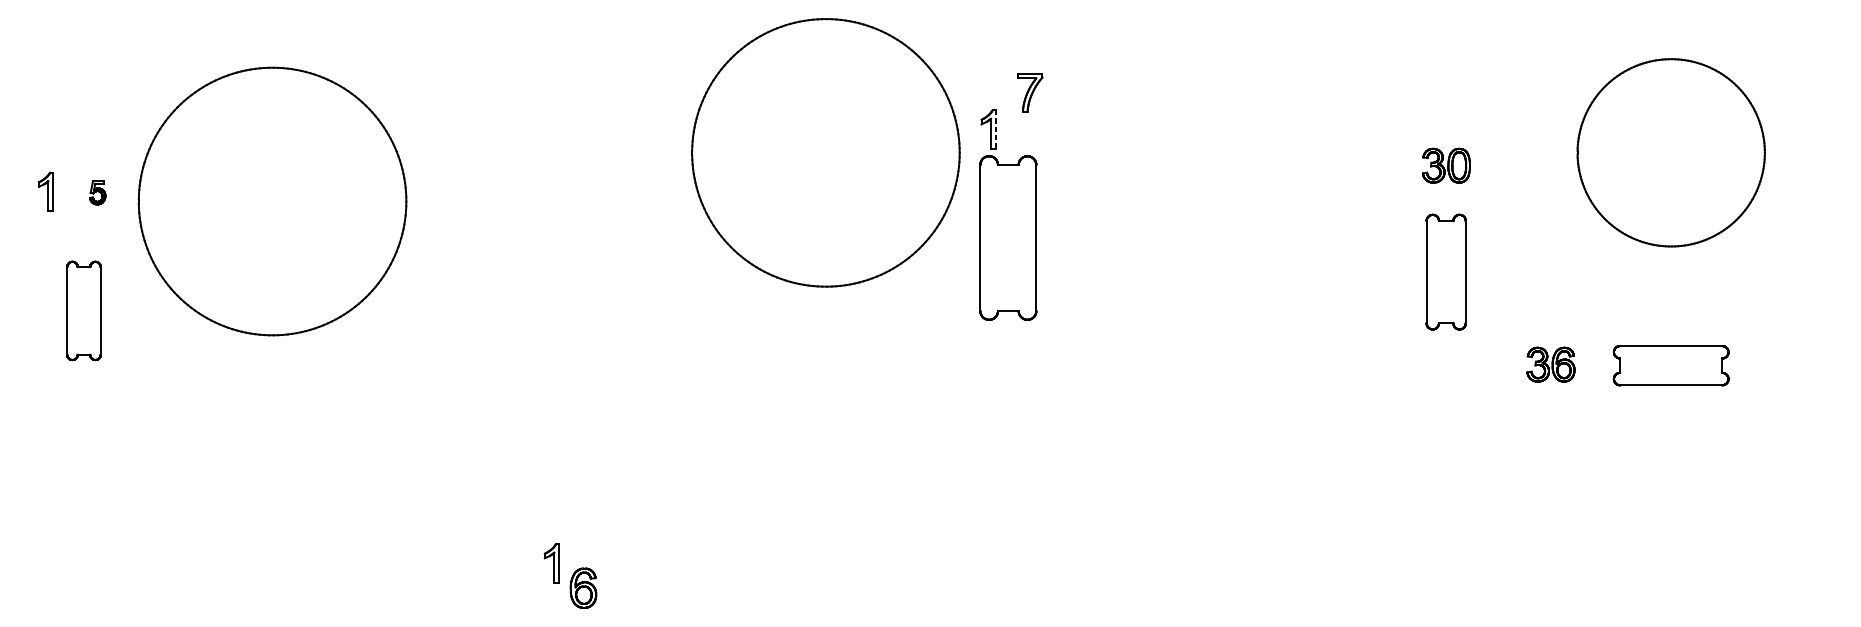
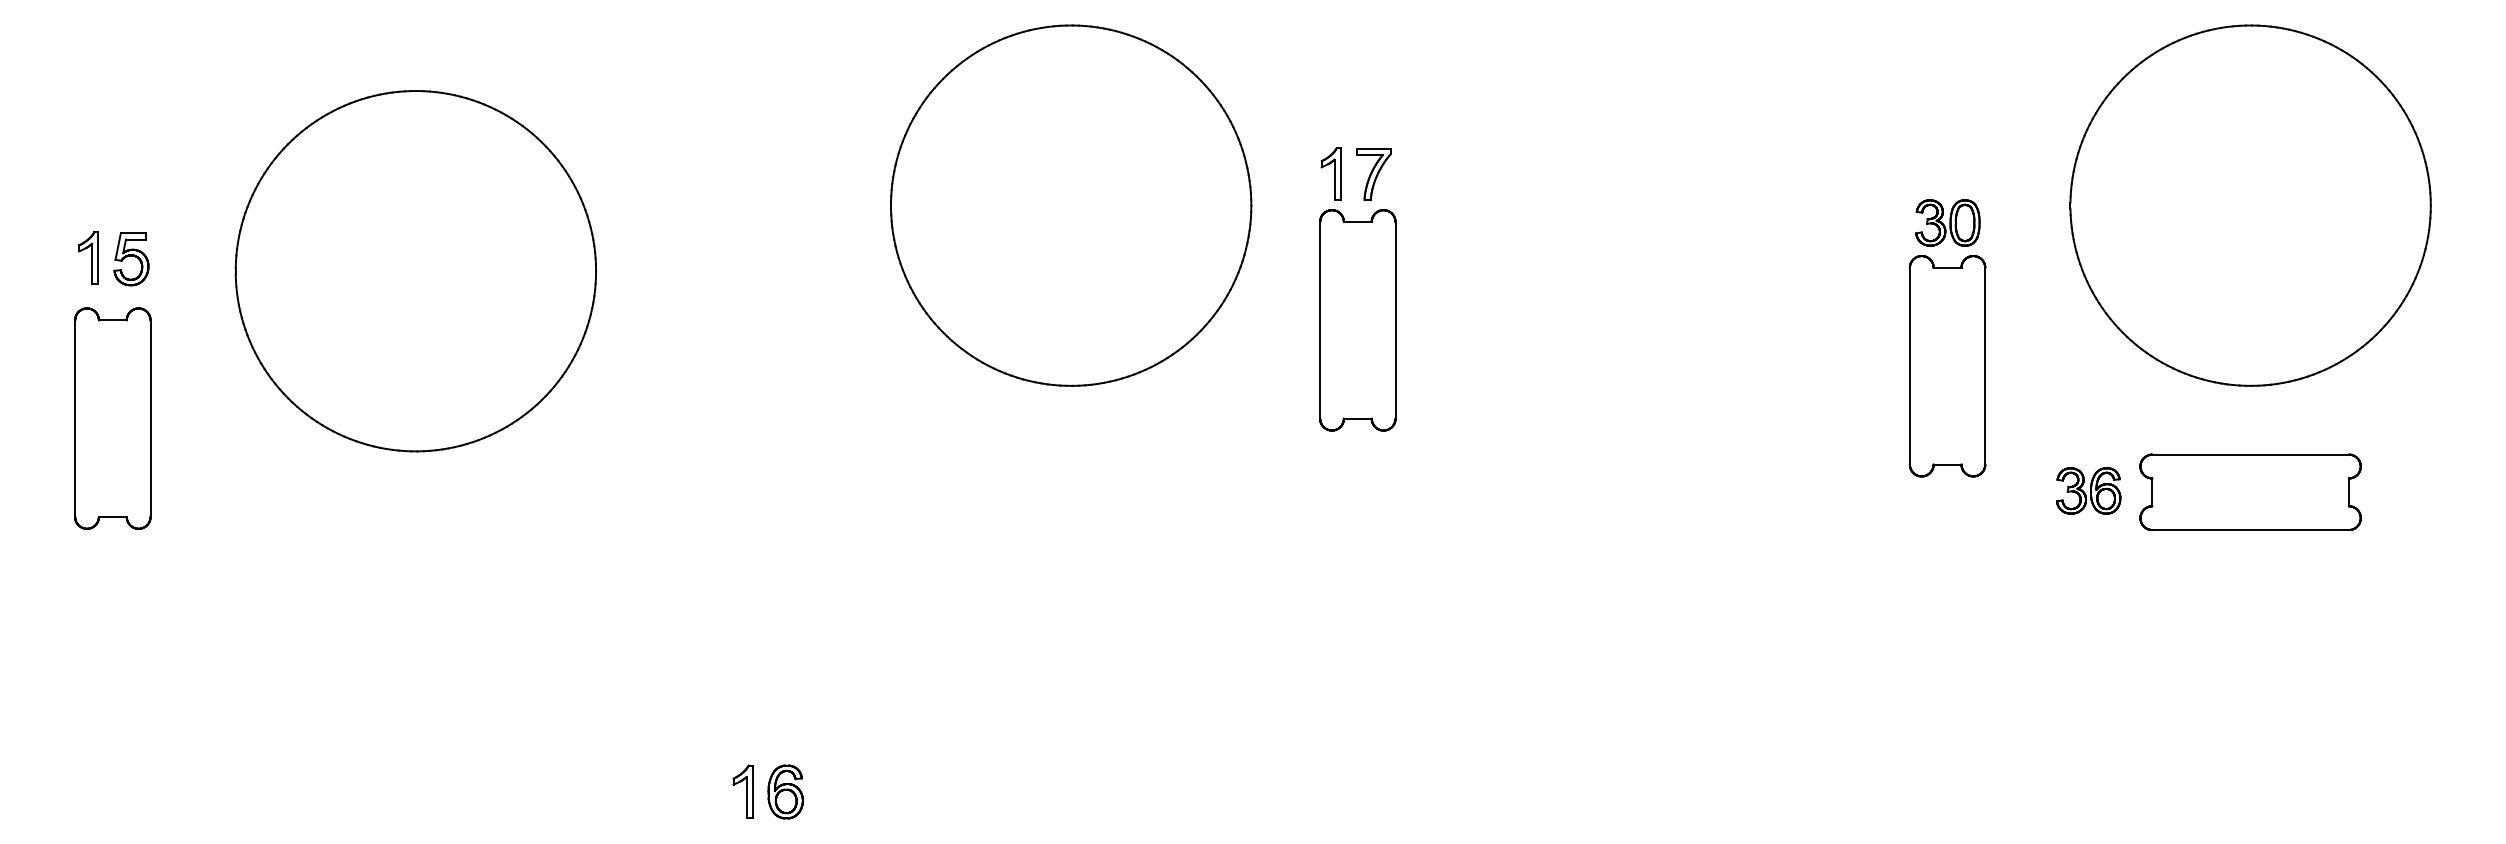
part: (1029, 92) -> (1373, 174), moved
line: (995, 129) -> (1340, 174), dashed -> solid
part: (826, 152) -> (1071, 205), moved
part: (1671, 152) -> (2250, 205), size x1.43
part: (45, 191) -> (88, 257), moved
part: (97, 192) -> (131, 259), size x1.67
part: (272, 201) -> (415, 271), moved
part: (1446, 272) -> (1947, 366), size x1.43
part: (83, 310) -> (112, 418), size x1.67
part: (1671, 365) -> (2250, 491), size x1.43
part: (551, 563) -> (742, 791), moved

